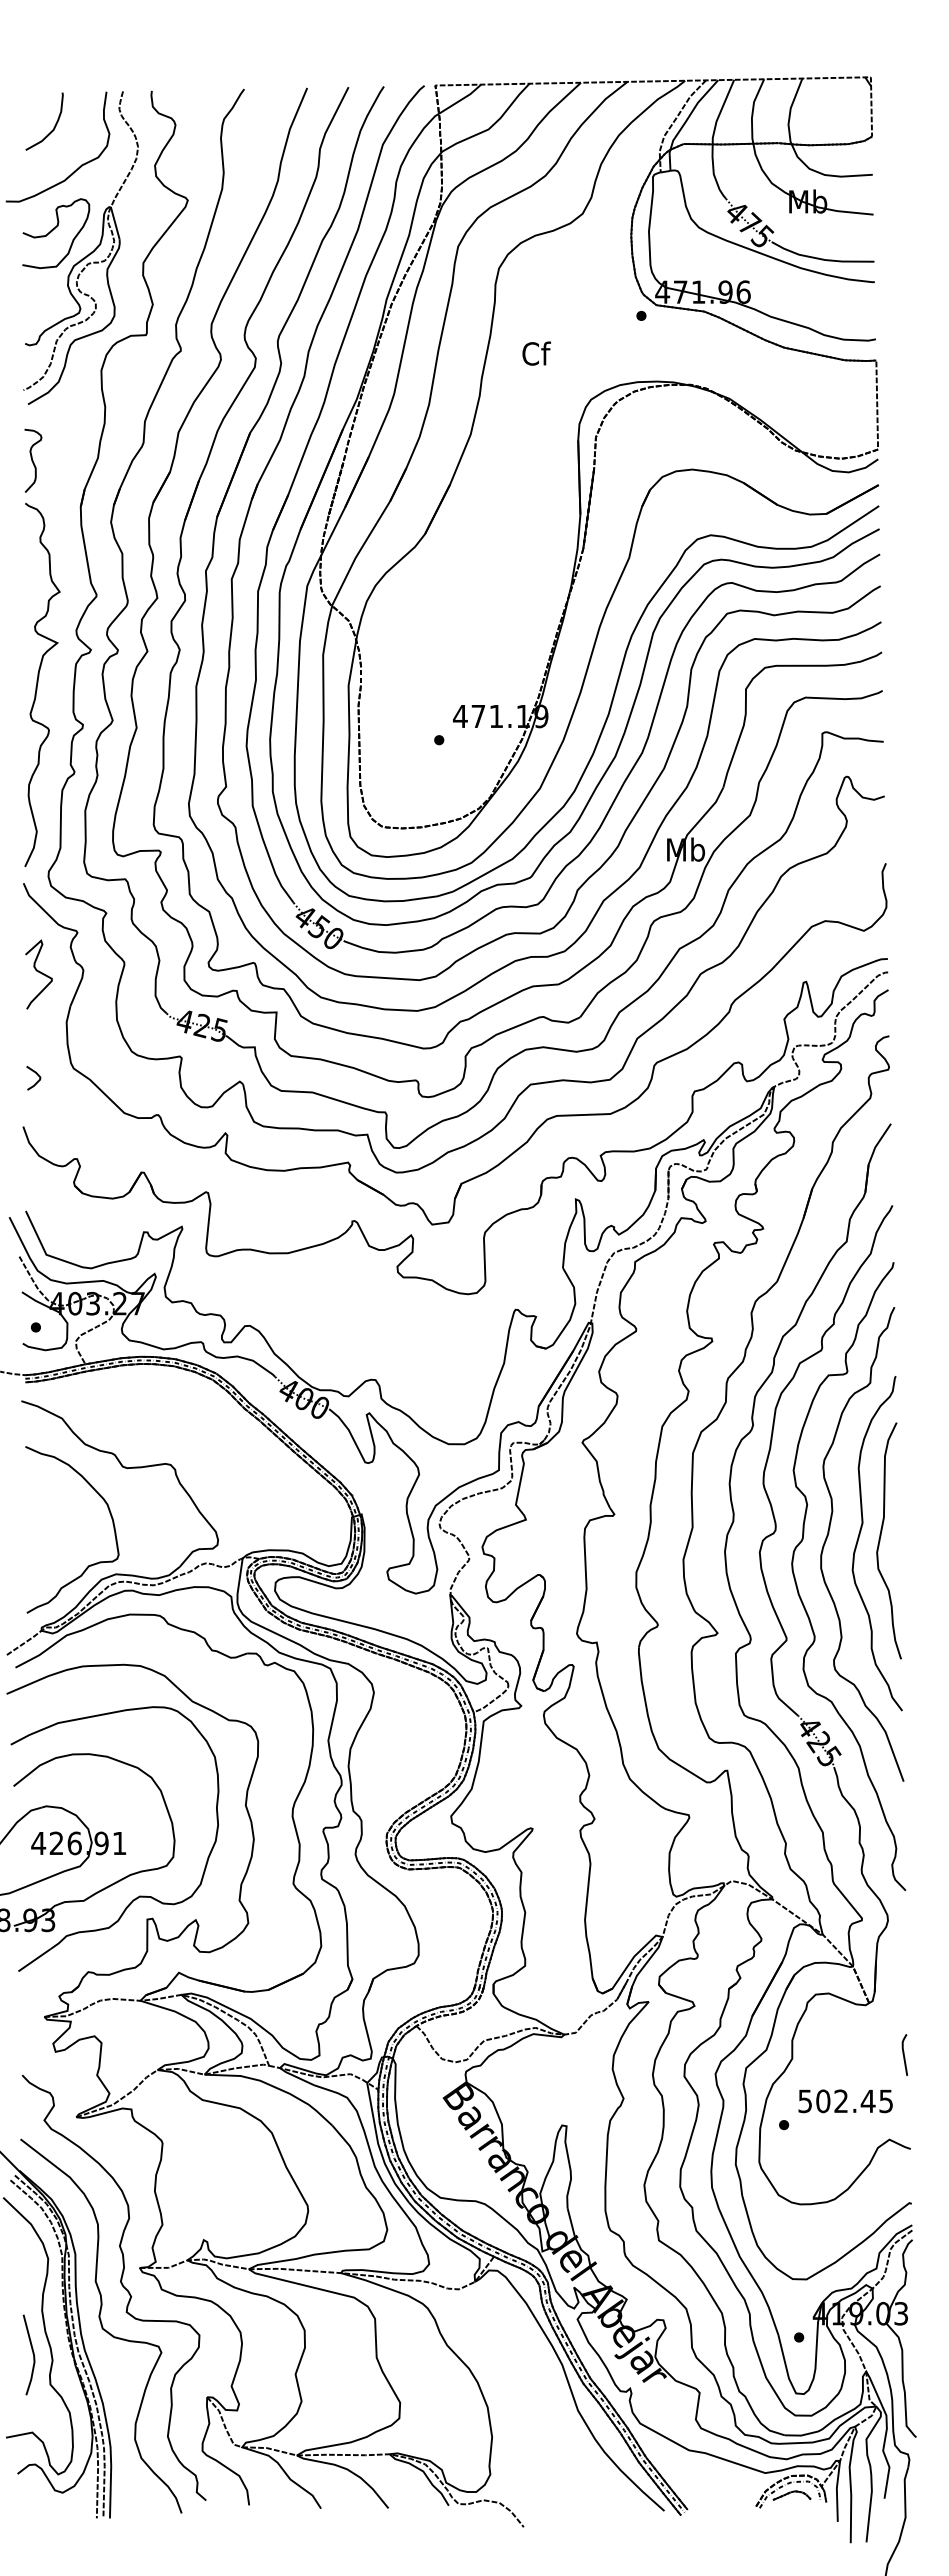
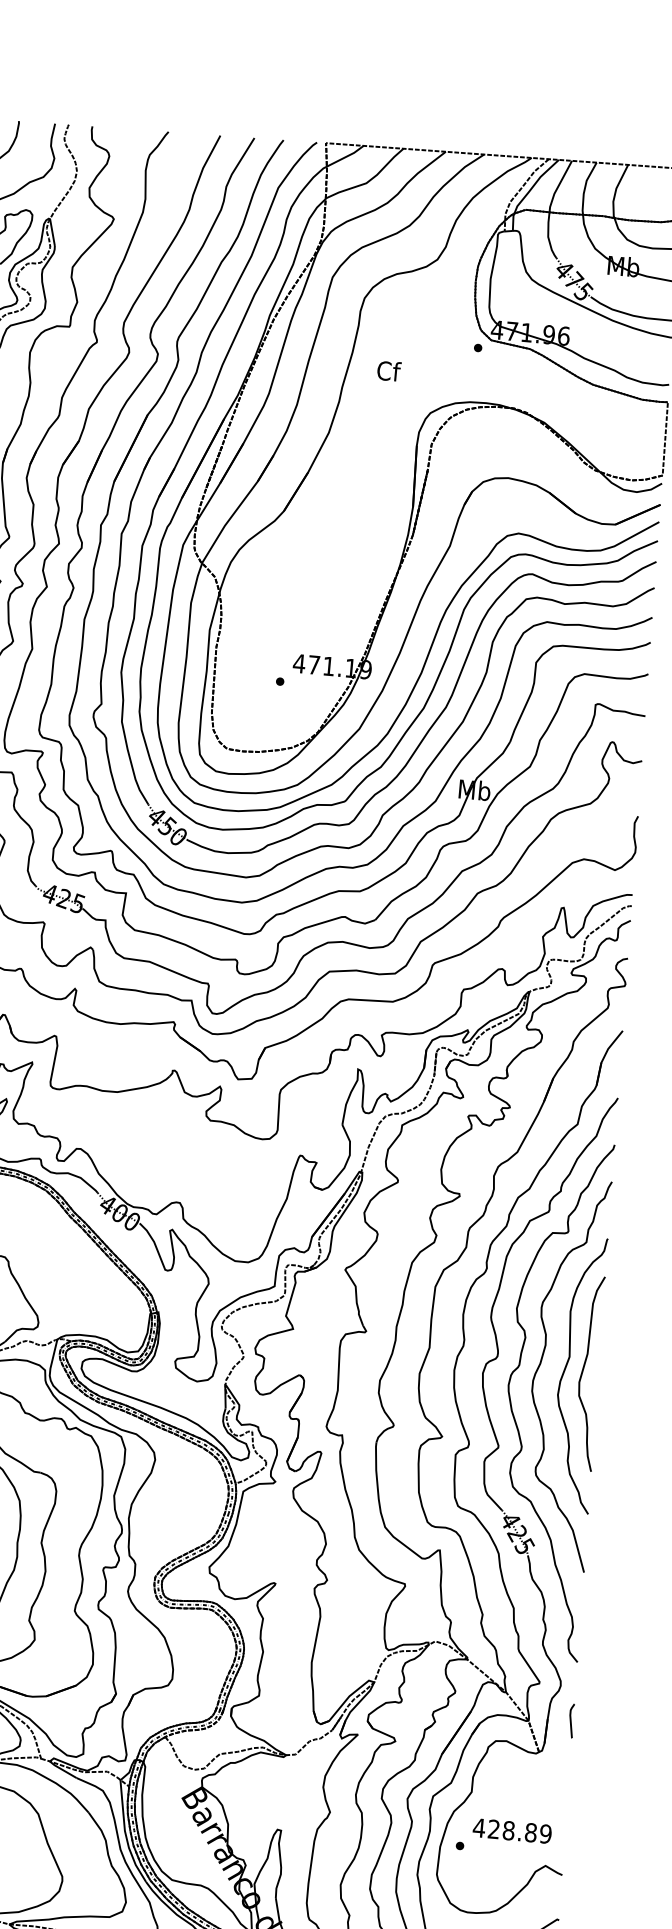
curve: (904, 2054) -> (571, 1720), moved
text: (845, 2101) -> (512, 1831), 502.45 -> 428.89

